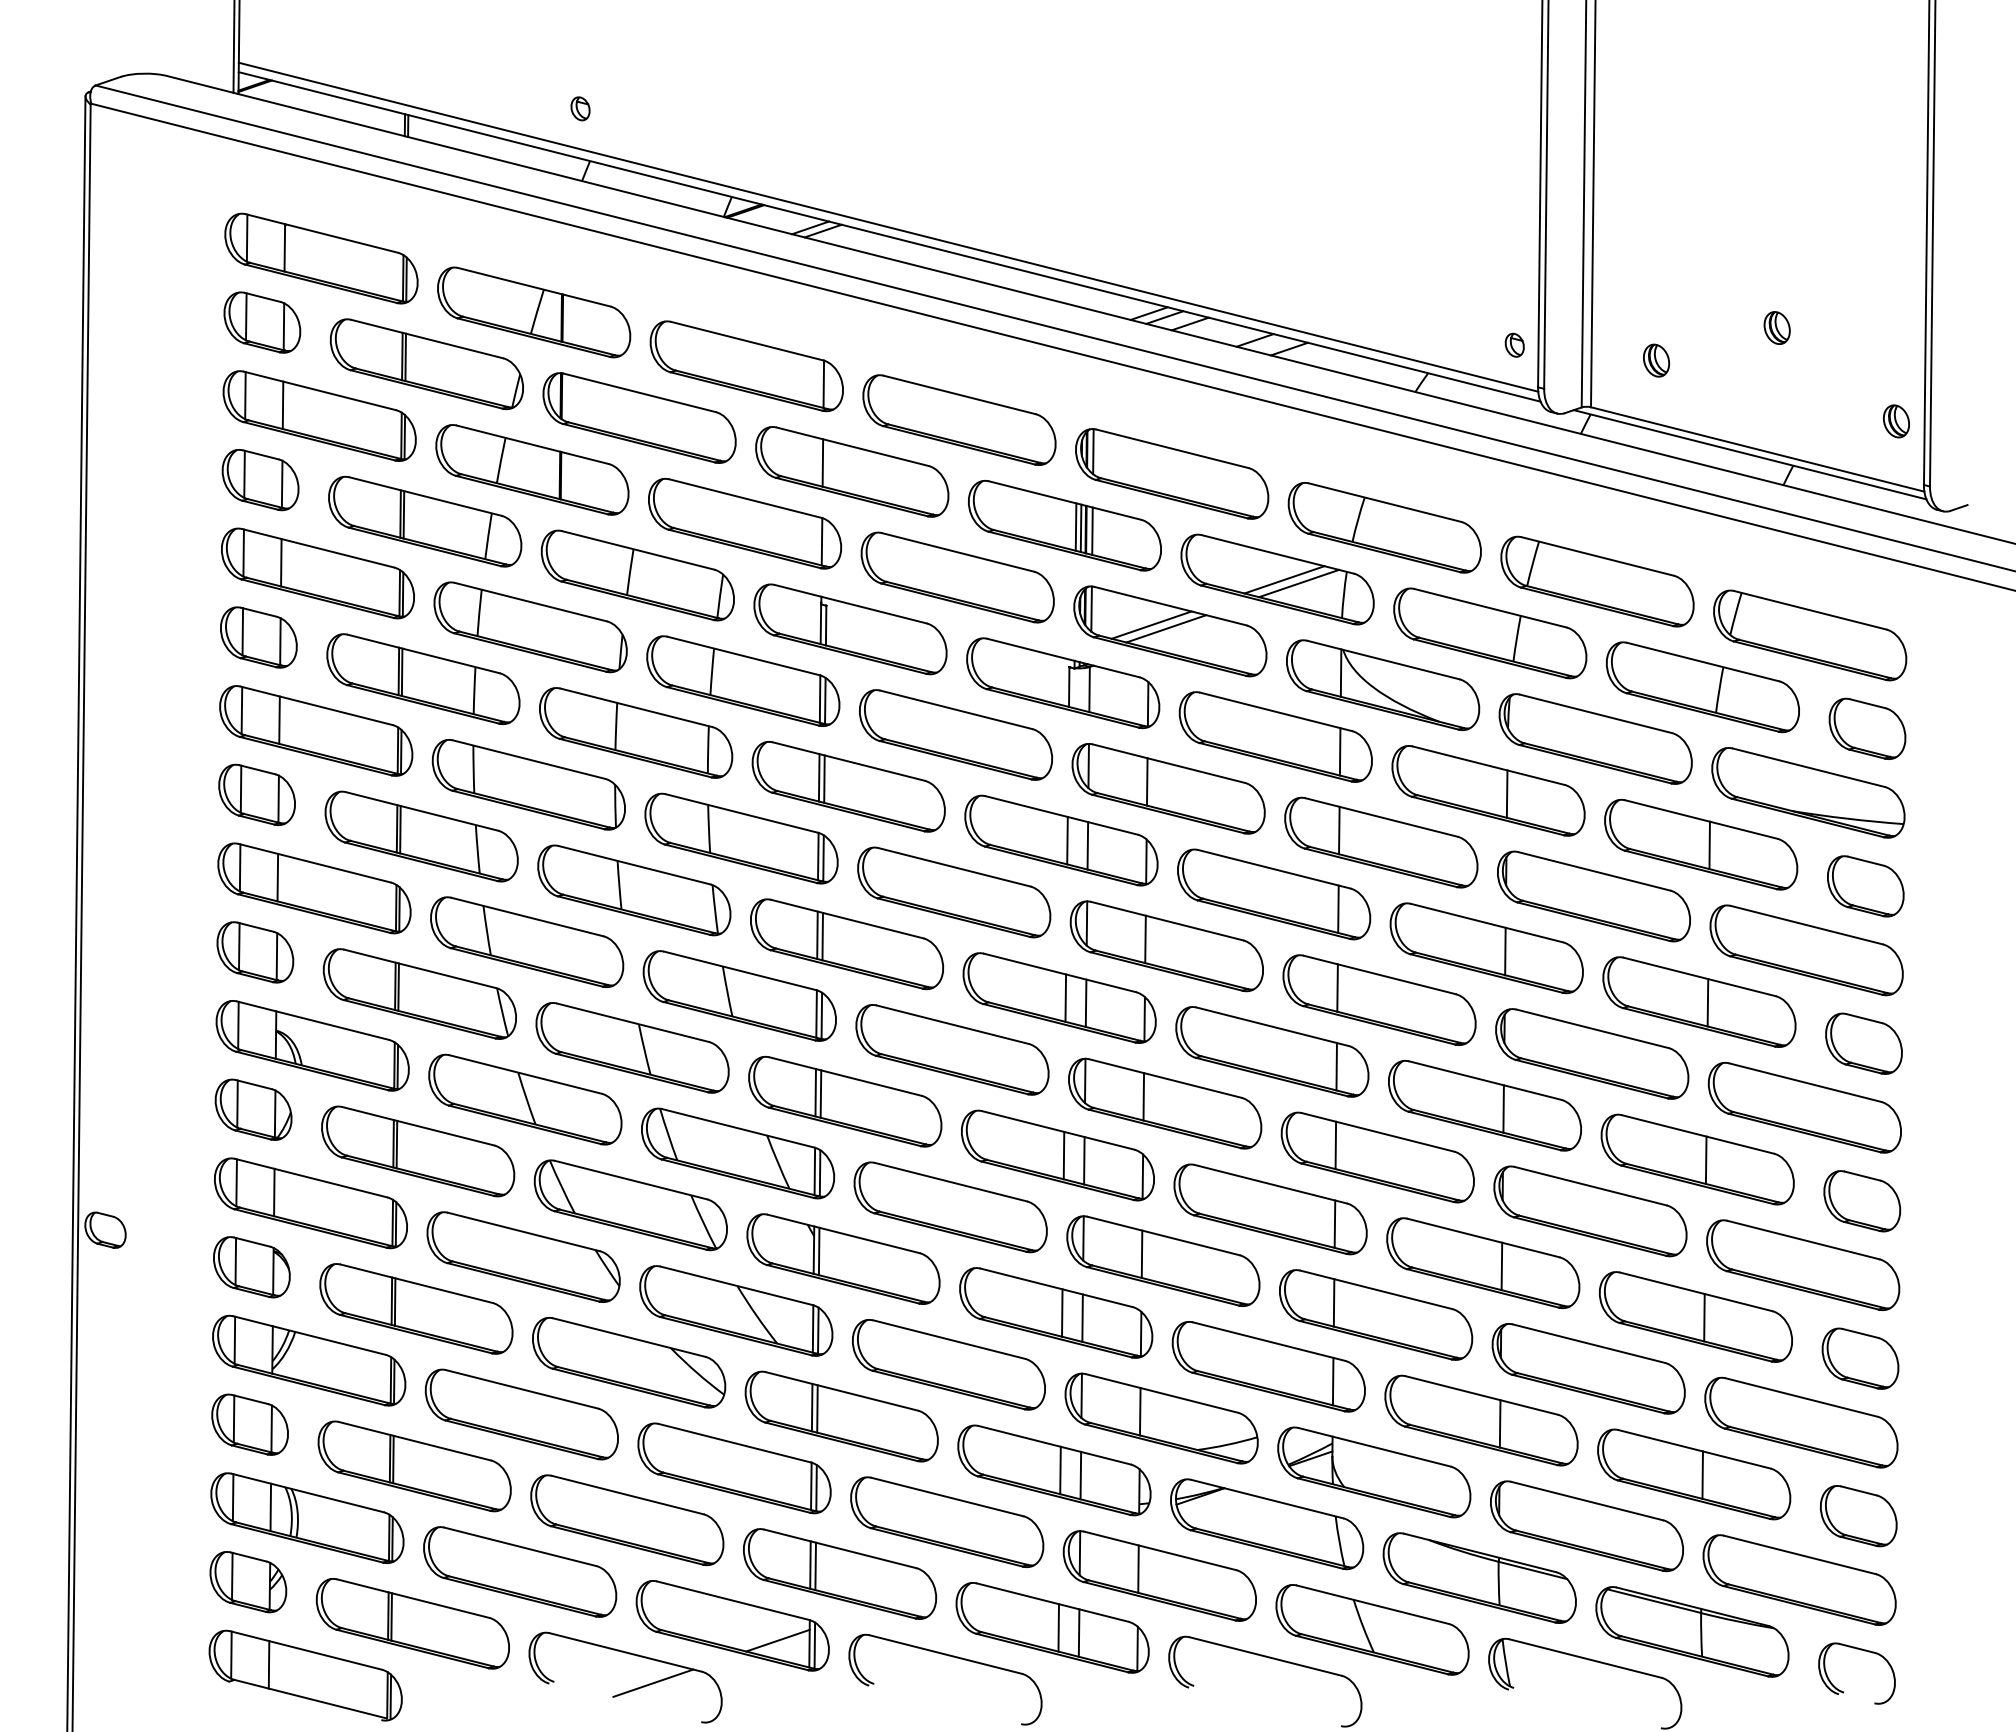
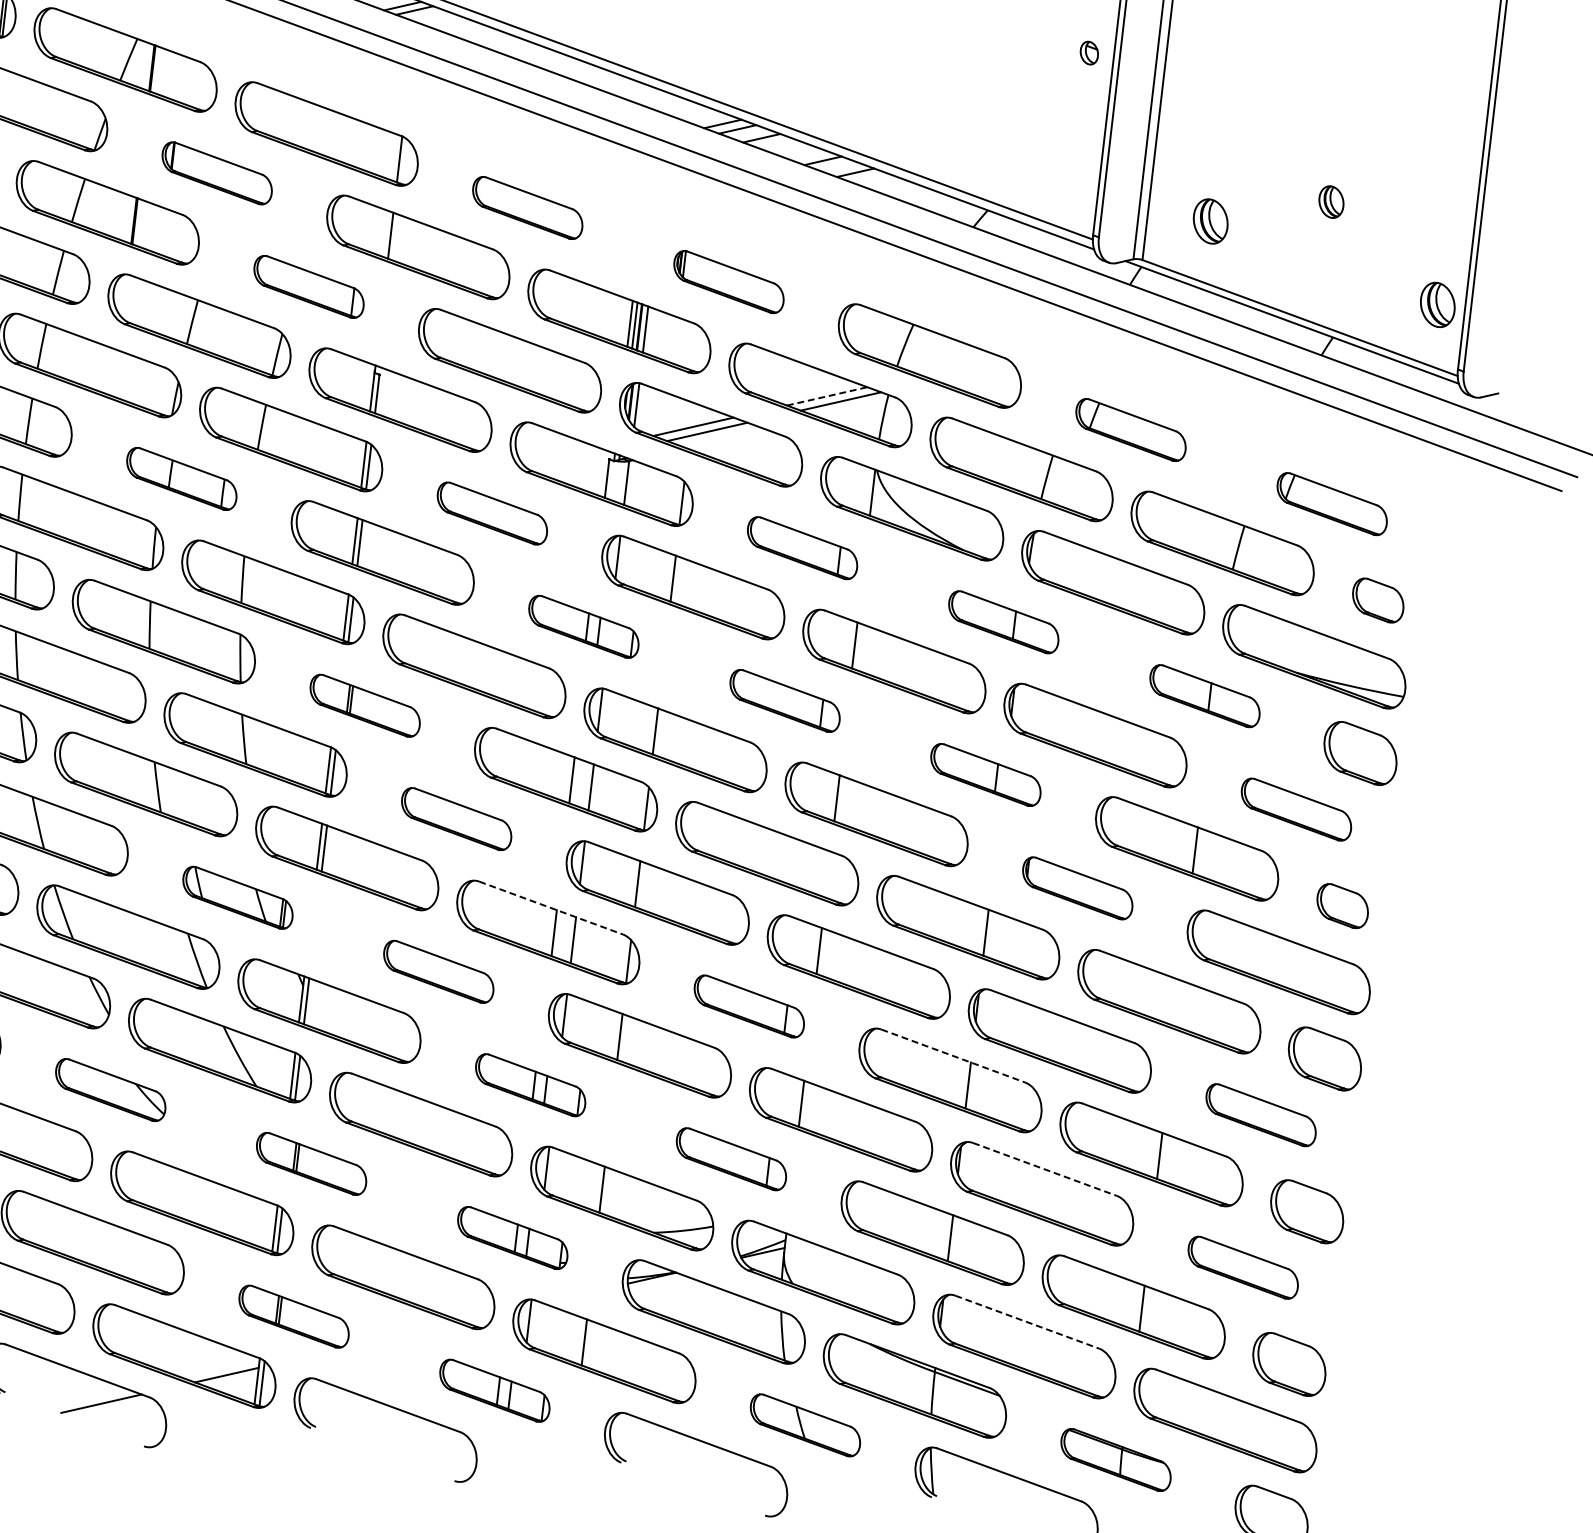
part: (1514, 344) -> (1089, 52), moved
part: (1656, 360) -> (1210, 221), size x1.4
part: (639, 417) -> (217, 172), size x0.6
part: (959, 419) -> (527, 207), size x0.6
part: (1896, 421) -> (1437, 305), size x1.4
part: (1172, 473) -> (729, 281), size x0.6
part: (745, 523) -> (309, 286), size x0.6
line: (1284, 579) -> (827, 396), solid -> dashed
part: (1597, 581) -> (1131, 429), size x0.6
part: (1810, 635) -> (1332, 504), size x0.6
part: (1867, 728) -> (1378, 600), size x0.7
part: (636, 732) -> (182, 478), size x0.6
part: (956, 734) -> (492, 513), size x0.6
part: (1275, 736) -> (802, 547), size x0.6
part: (1488, 790) -> (1003, 621), size x0.6
part: (1061, 840) -> (583, 626), size x0.6
part: (1701, 844) -> (1205, 696), size x0.6
part: (1274, 894) -> (785, 701), size x0.6
part: (847, 944) -> (365, 705), size x0.6
part: (1486, 948) -> (985, 775), size x0.6
part: (1806, 950) -> (1296, 809), size x0.6
part: (1863, 1043) -> (1342, 905), size x0.7
part: (952, 1049) -> (456, 818), size x0.6
part: (1592, 1053) -> (1077, 887), size x0.6
line: (1336, 1066) -> (827, 874), removed
line: (1058, 1130) -> (551, 908), solid -> dashed
part: (738, 1153) -> (238, 897), size x0.6
line: (1705, 1159) -> (1176, 1002), removed
part: (950, 1207) -> (438, 971), size x0.6
part: (1270, 1209) -> (749, 1006), size x0.6
line: (1484, 1238) -> (954, 1056), solid -> dashed
part: (1803, 1265) -> (1261, 1115), size x0.6
part: (1056, 1312) -> (530, 1084), size x0.6
line: (1589, 1343) -> (1045, 1169), solid -> dashed
part: (629, 1362) -> (111, 1089), size x0.6
part: (1268, 1366) -> (731, 1158), size x0.6
part: (841, 1416) -> (311, 1163), size x0.6
part: (1801, 1422) -> (1243, 1267), size x0.6
part: (1054, 1470) -> (512, 1238), size x0.6
line: (1587, 1501) -> (1027, 1322), solid -> dashed
part: (840, 1573) -> (294, 1316), size x0.6
part: (1052, 1627) -> (494, 1390), size x0.6
part: (1372, 1629) -> (805, 1424), size x0.6
part: (1692, 1631) -> (1116, 1459), size x0.6

